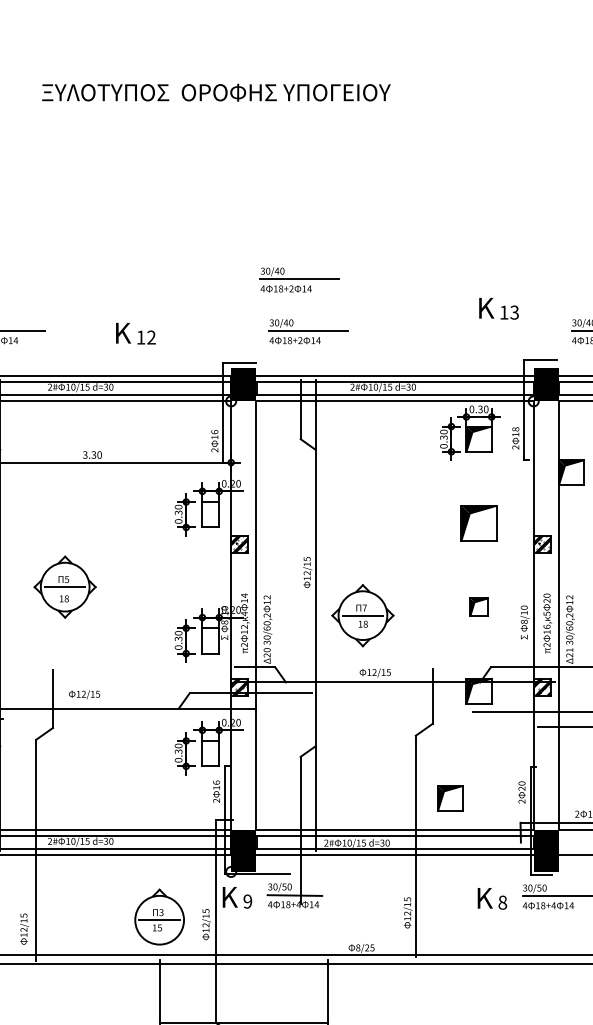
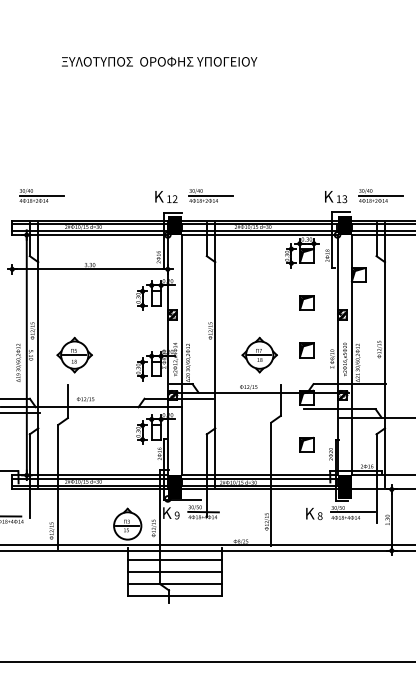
part: (298, 279) -> (205, 166), removed
text: (499, 309) -> (336, 197), moved
text: (136, 332) -> (166, 196), moved
part: (478, 521) -> (306, 302), size x0.71
part: (64, 585) -> (74, 354), moved
part: (478, 607) -> (306, 350), size x1.43
part: (362, 614) -> (259, 354), moved
part: (449, 798) -> (306, 444), moved
line: (243, 981) -> (174, 560), added
line: (243, 1001) -> (174, 571), added

